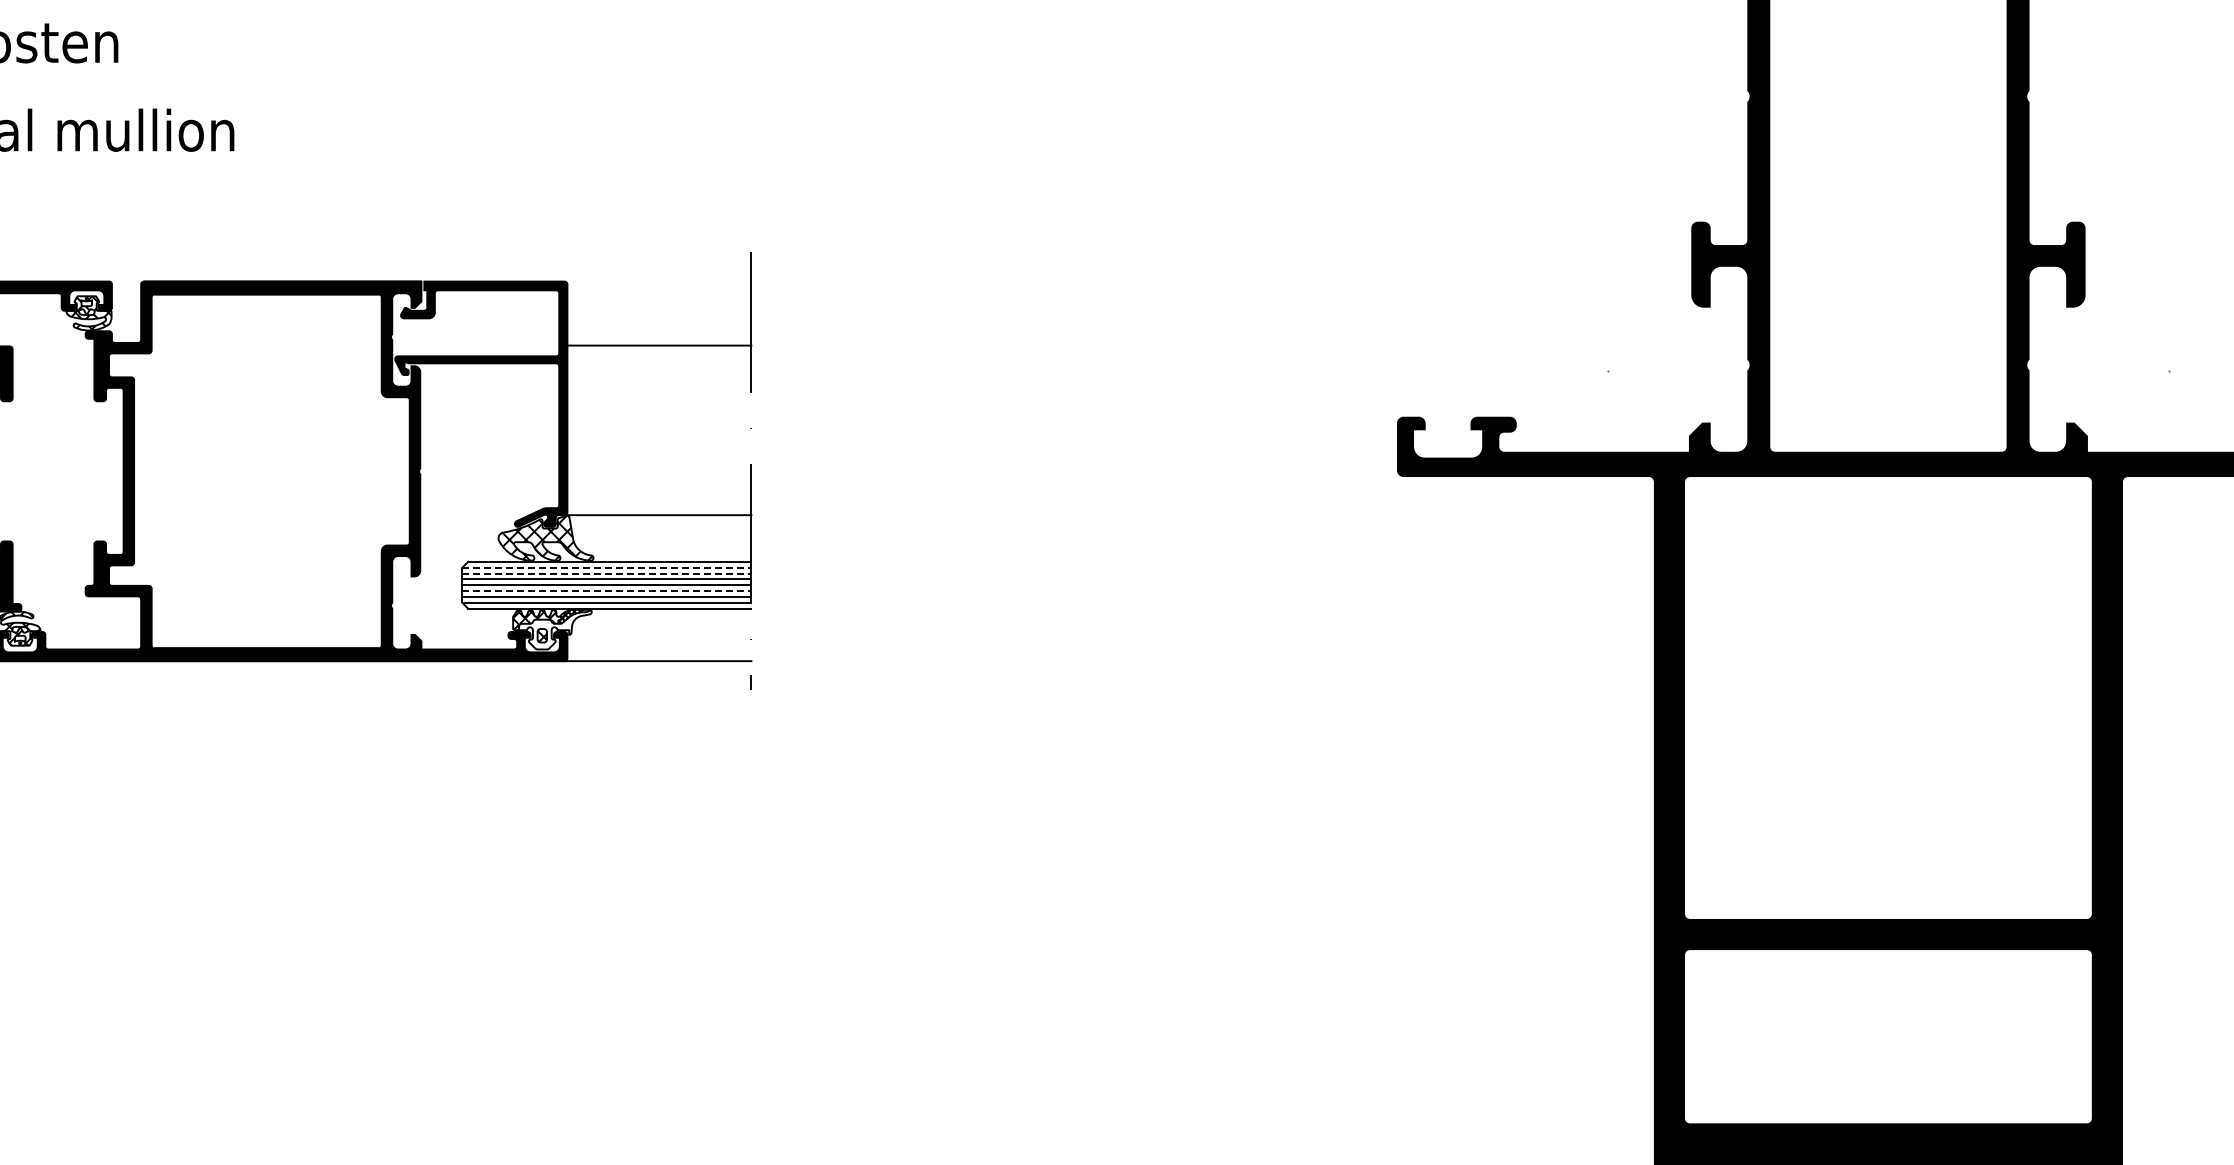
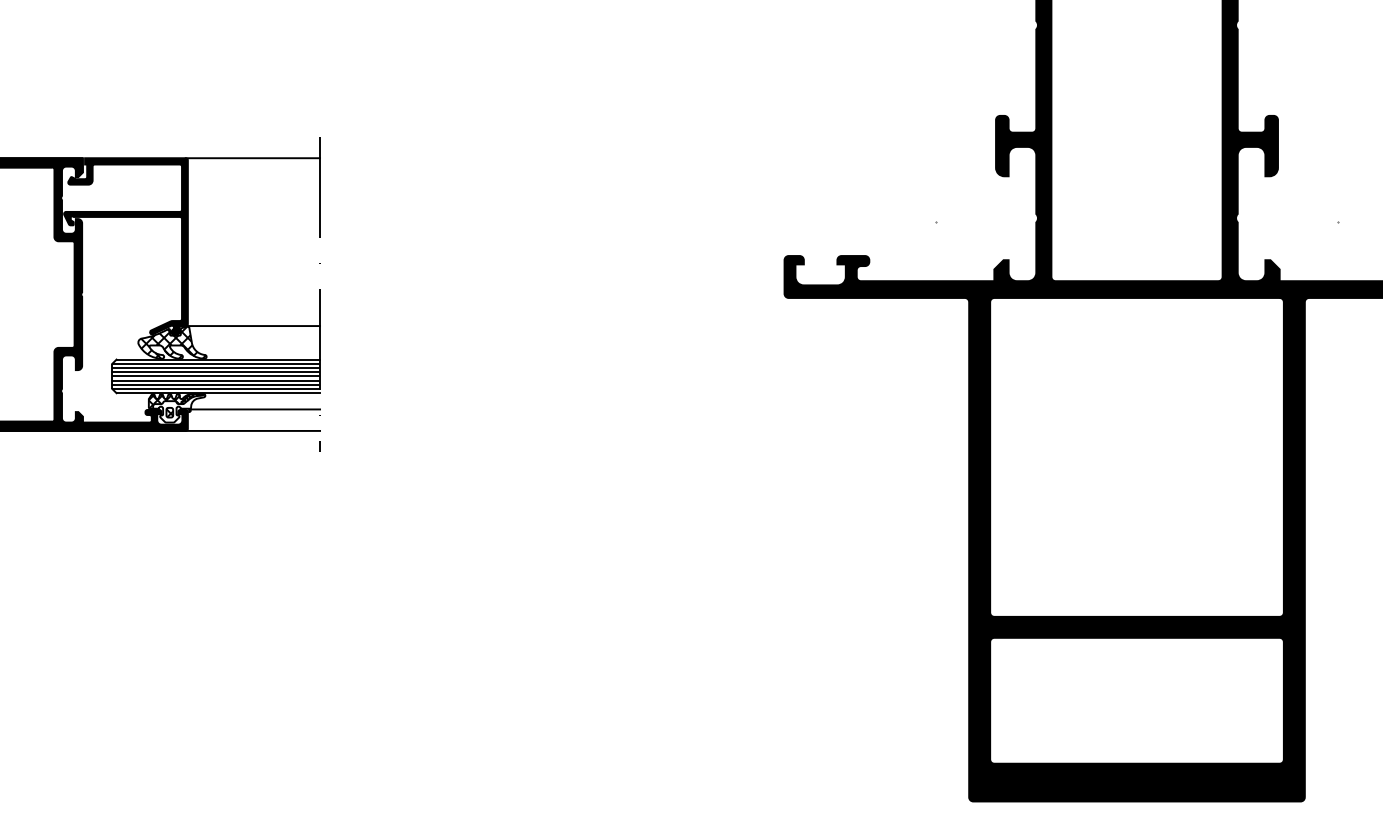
line: (657, 345) -> (252, 158), moved
line: (606, 567) -> (215, 363), dashed -> solid
line: (606, 573) -> (215, 367), dashed -> solid
line: (606, 591) -> (215, 380), dashed -> solid
line: (661, 631) -> (255, 409), added

